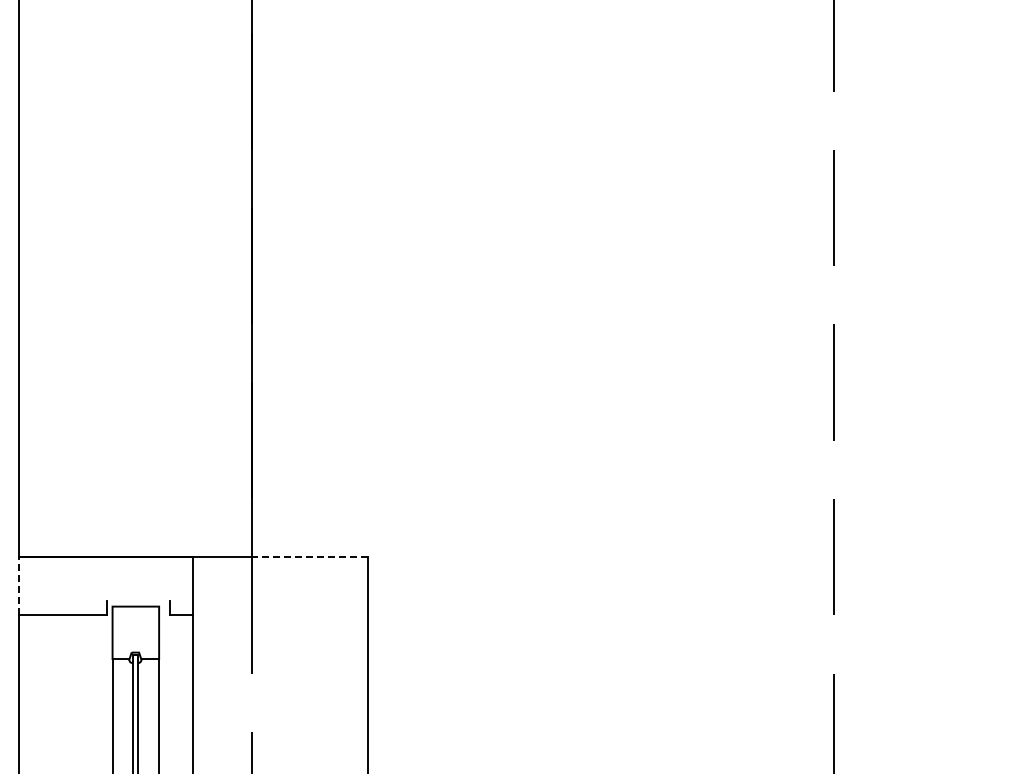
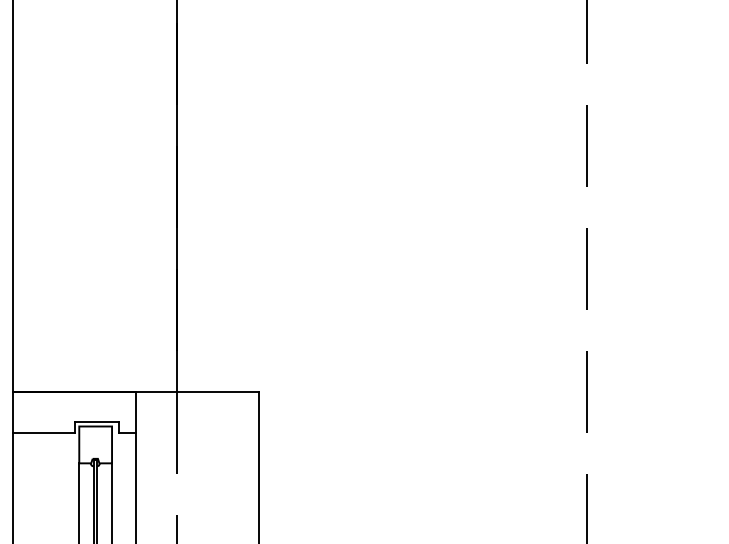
line: (309, 557) -> (217, 391), dashed -> solid
line: (18, 585) -> (13, 411), dashed -> solid
line: (137, 600) -> (96, 422), added

